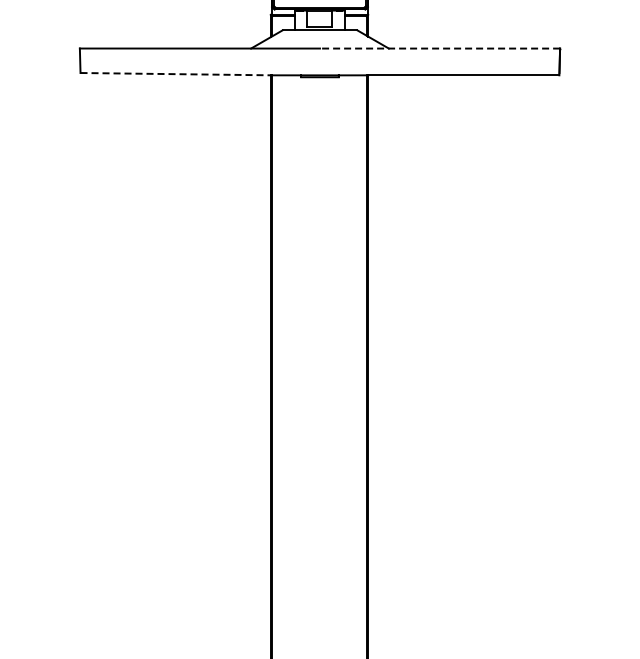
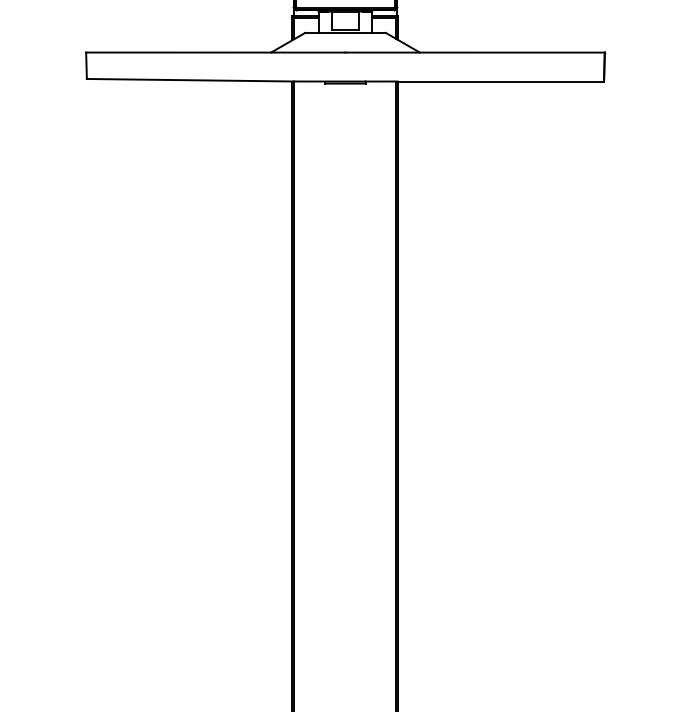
line: (439, 48) -> (474, 52), dashed -> solid
line: (176, 74) -> (190, 80), dashed -> solid

